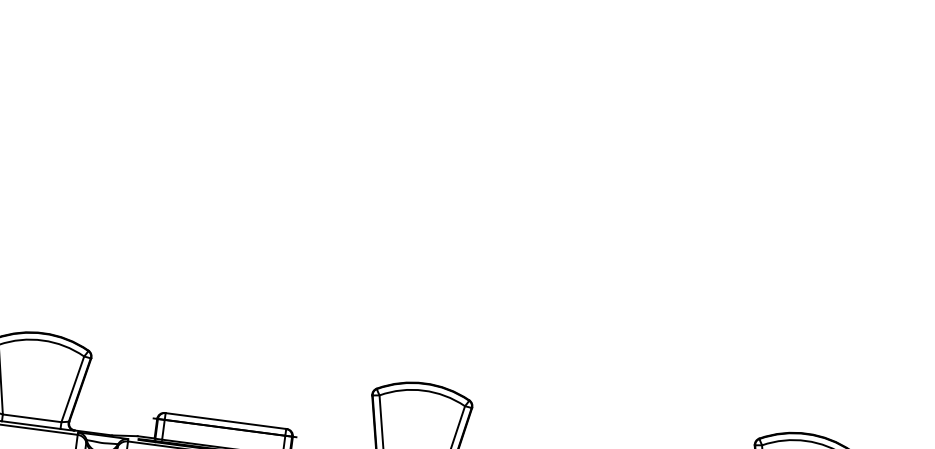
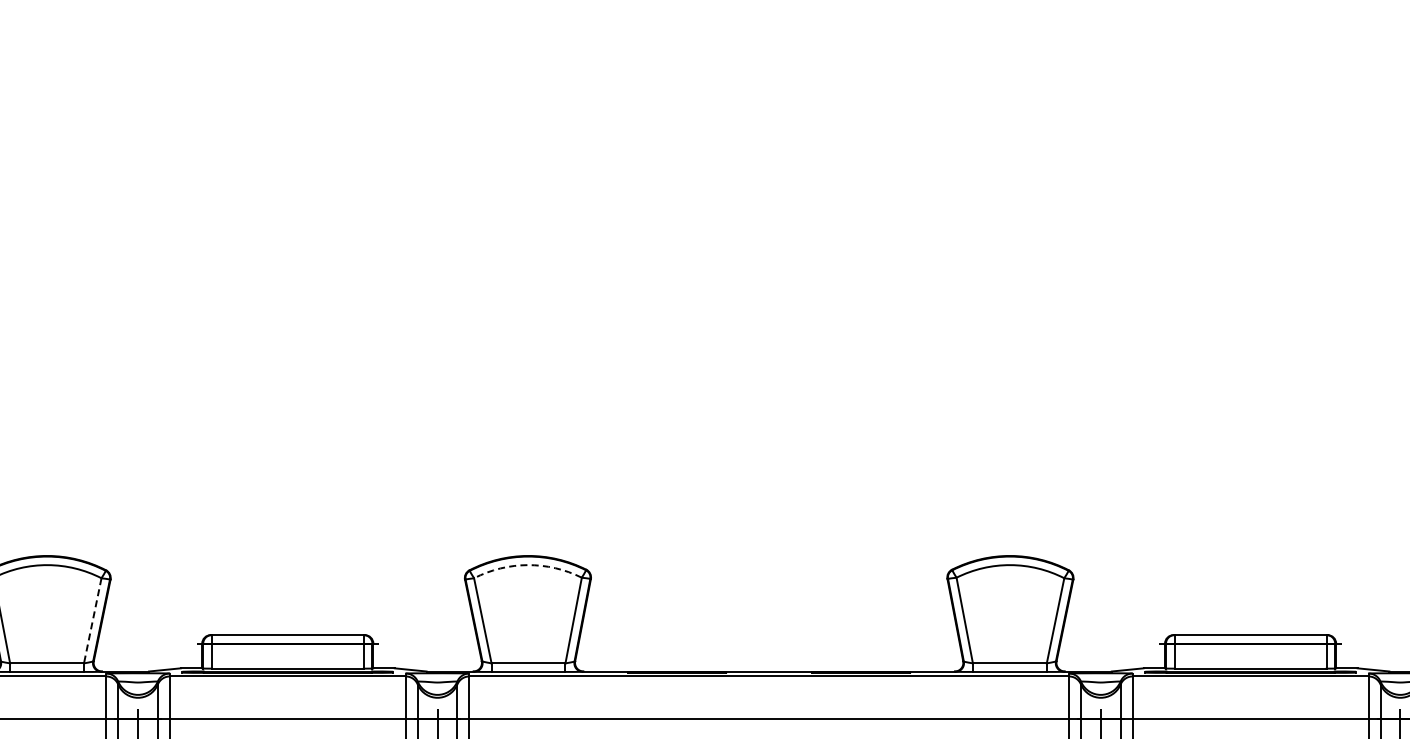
line: (72, 389) -> (92, 621), solid -> dashed
arc: (423, 390) -> (527, 565), solid -> dashed

